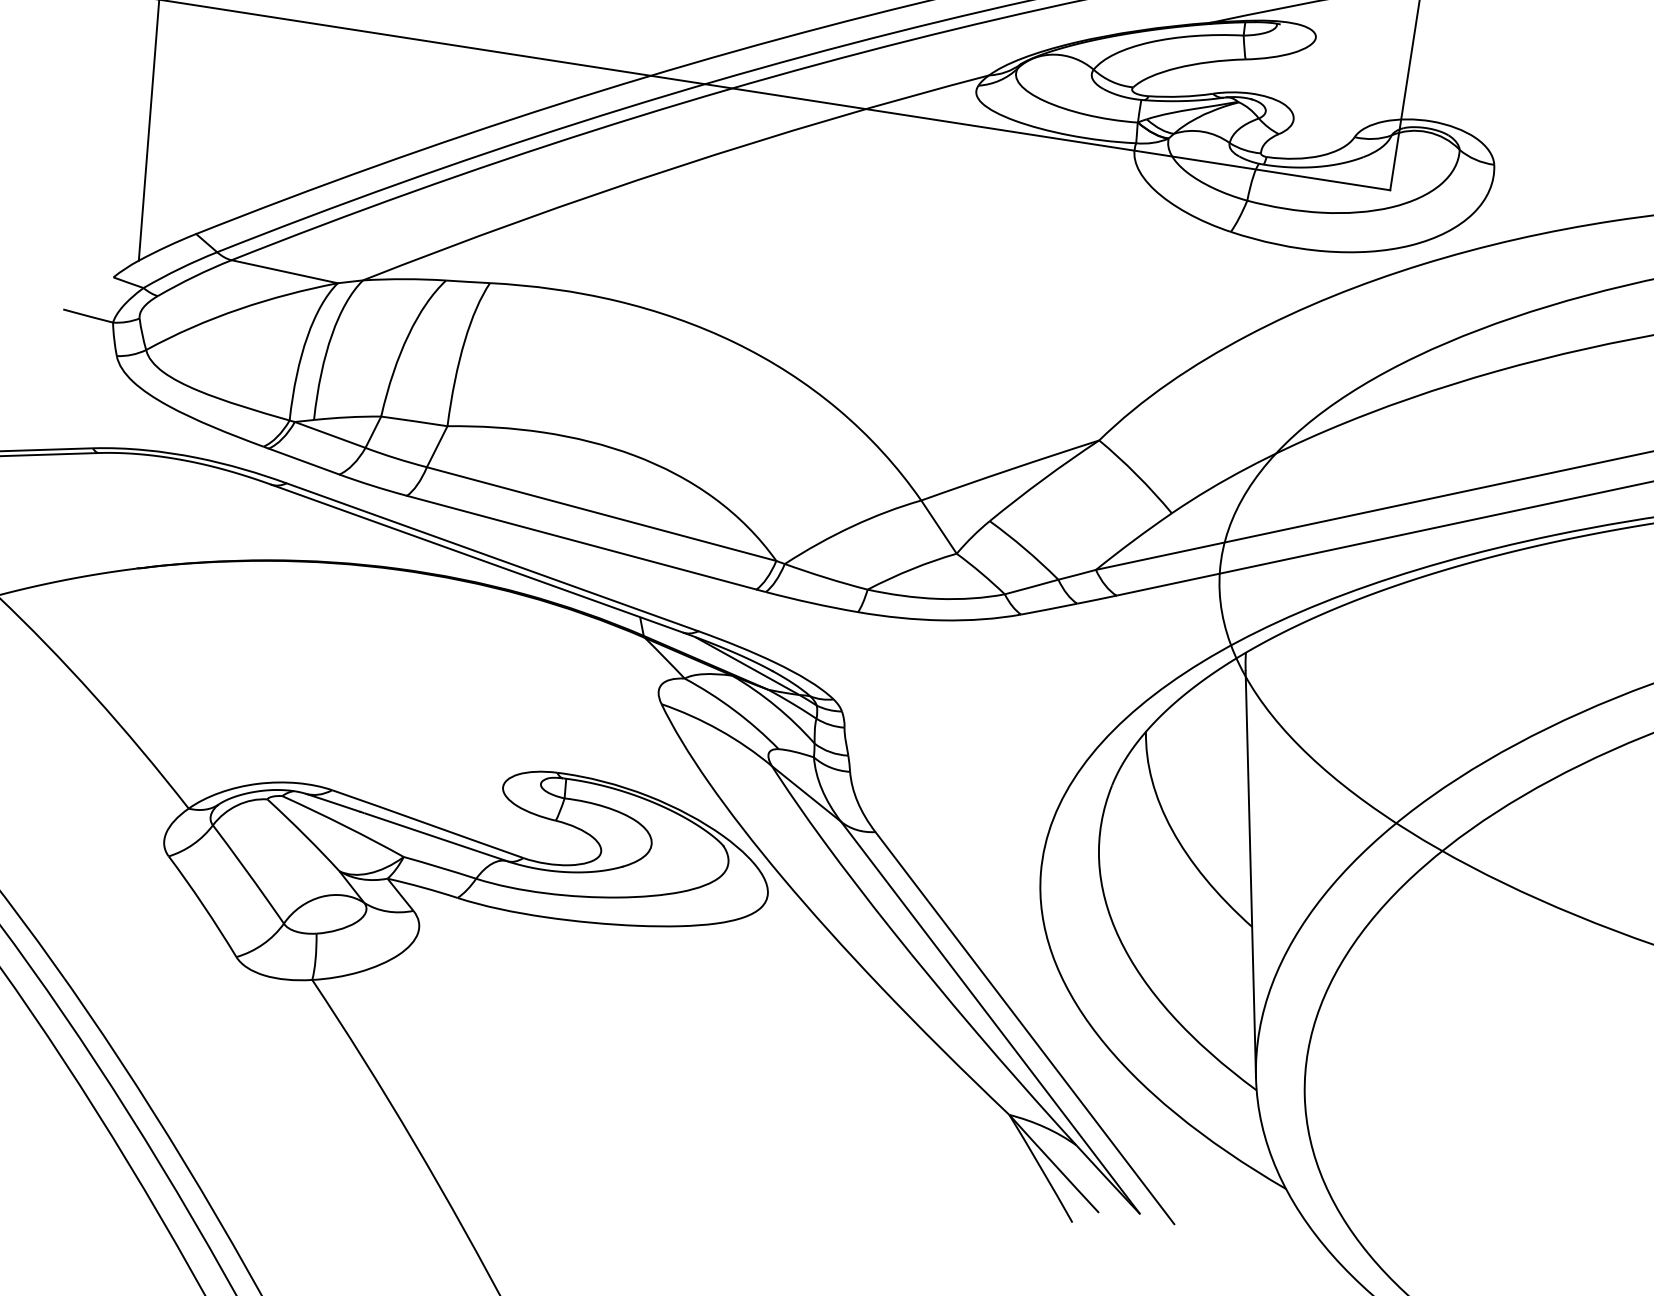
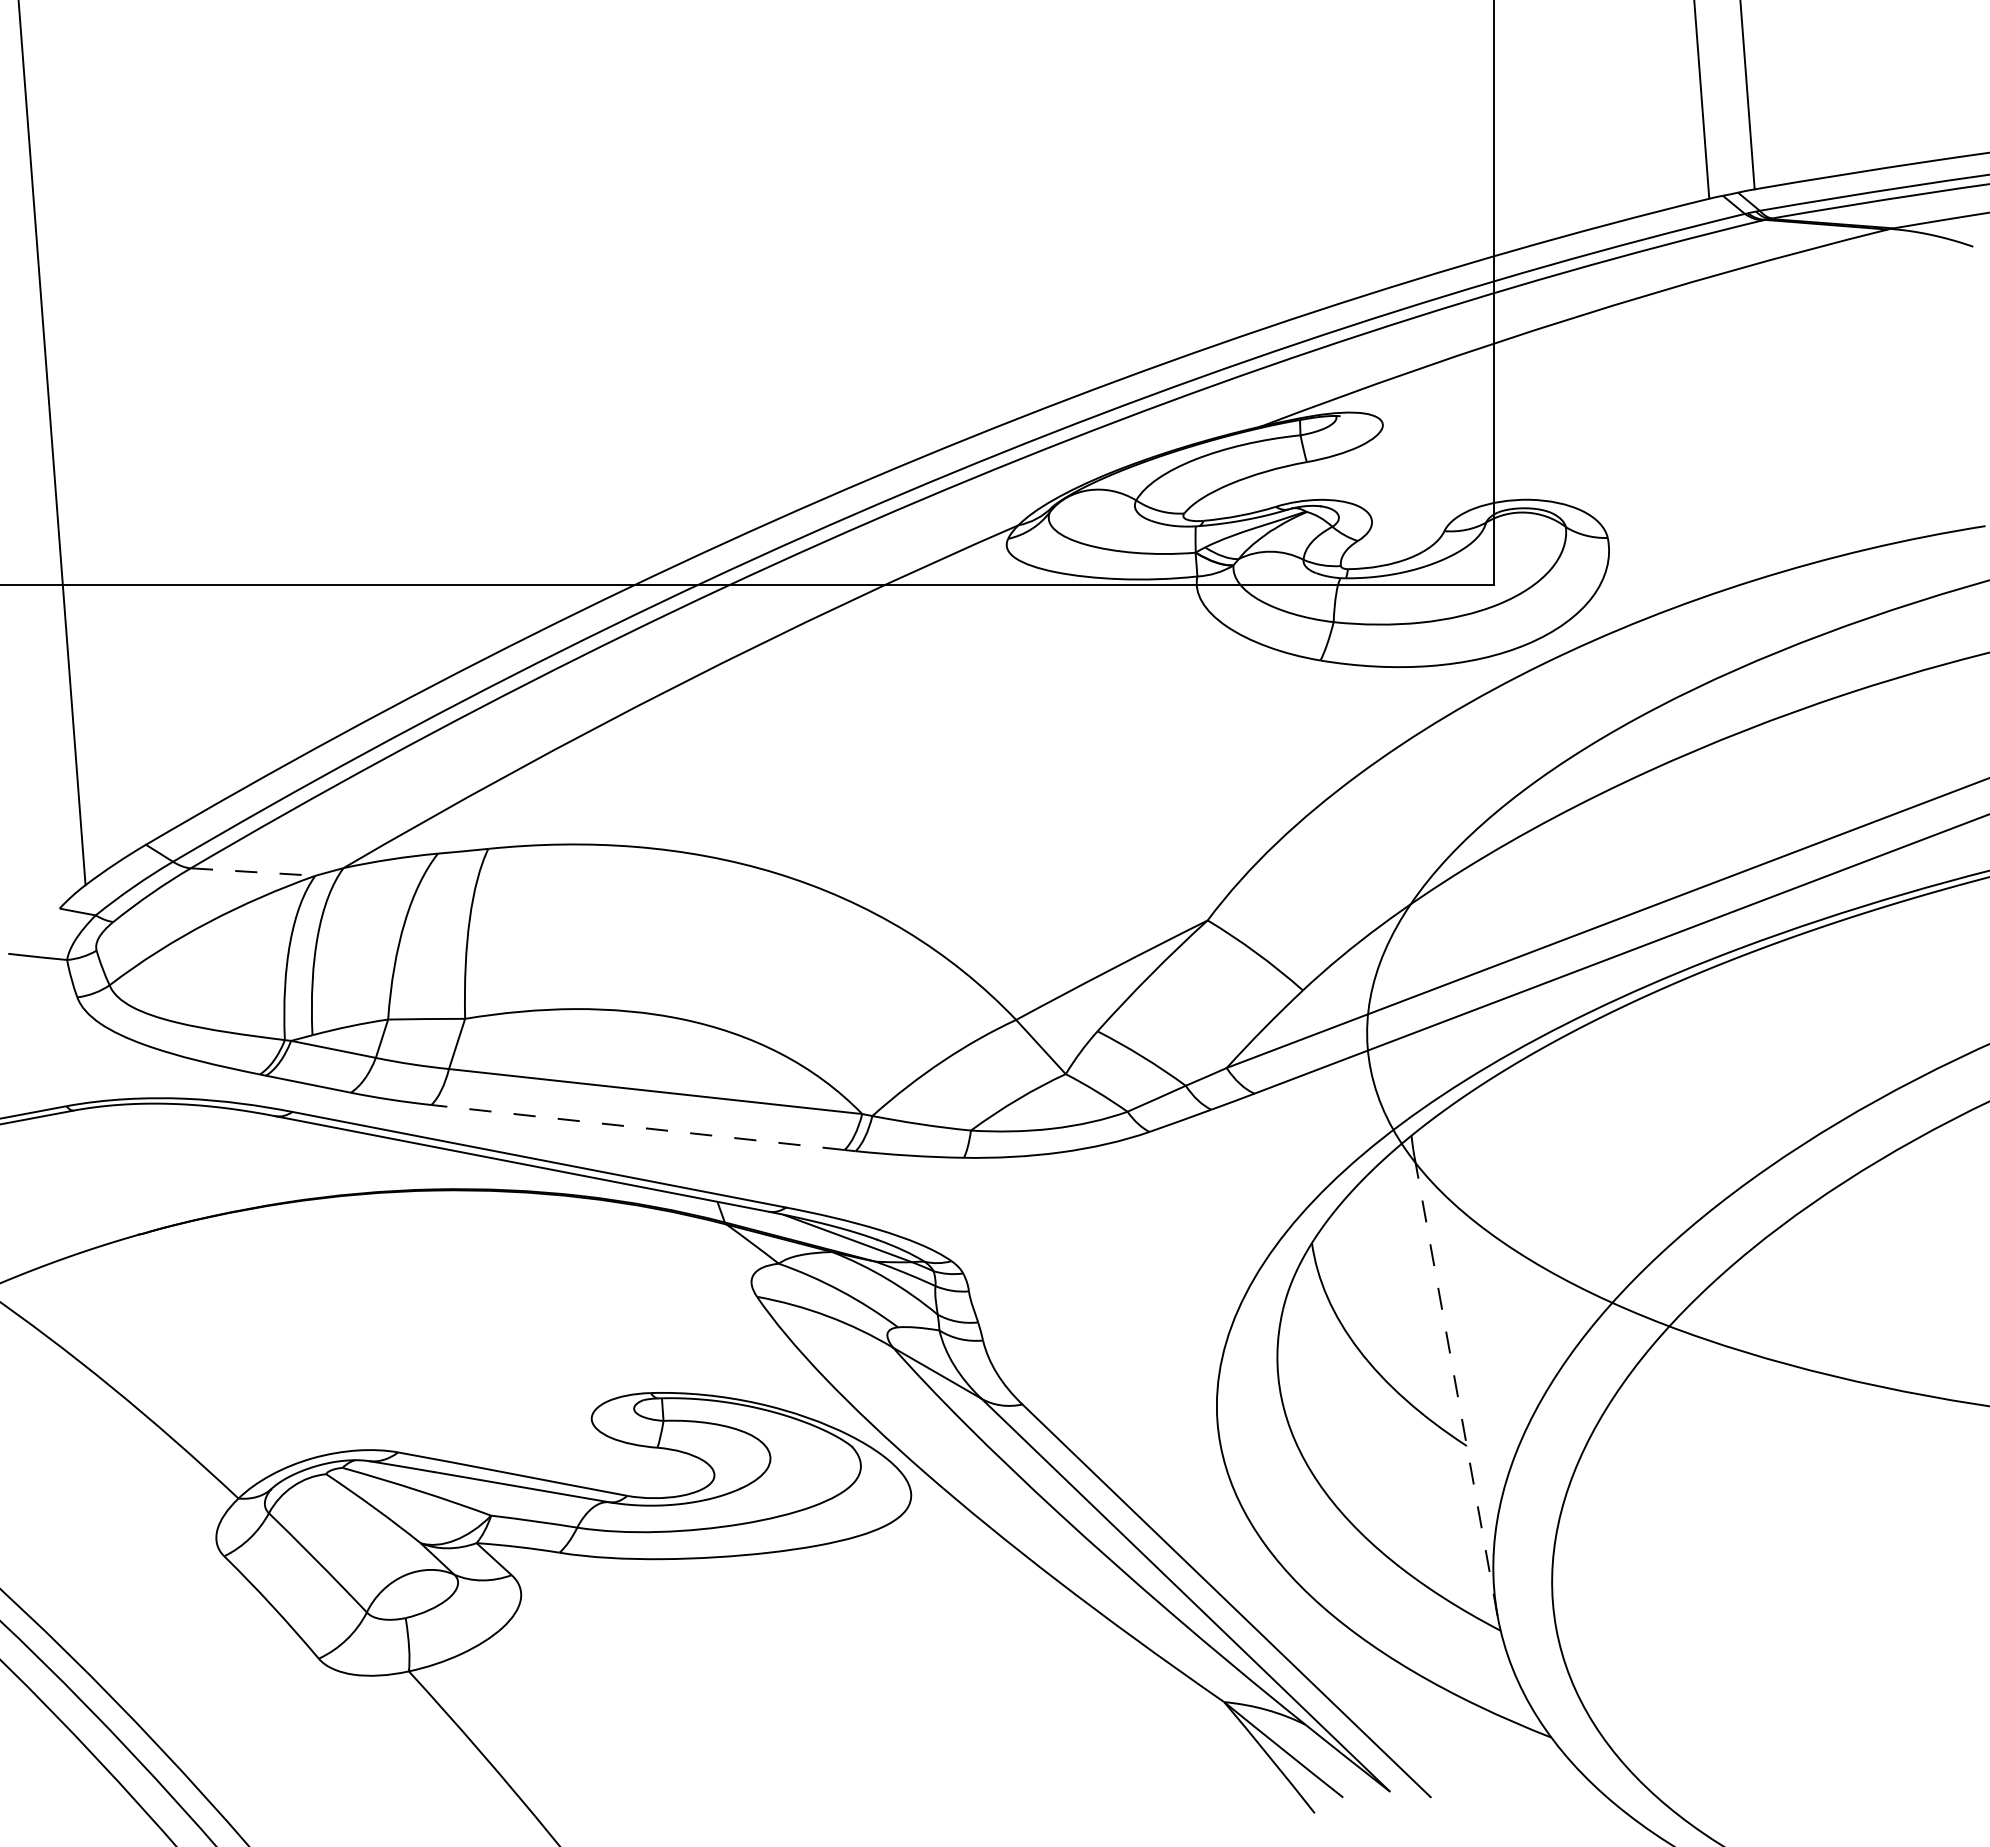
line: (284, 272) -> (253, 872), solid -> dashed
line: (582, 542) -> (638, 1127), solid -> dashed
line: (1251, 874) -> (1456, 1386), solid -> dashed

